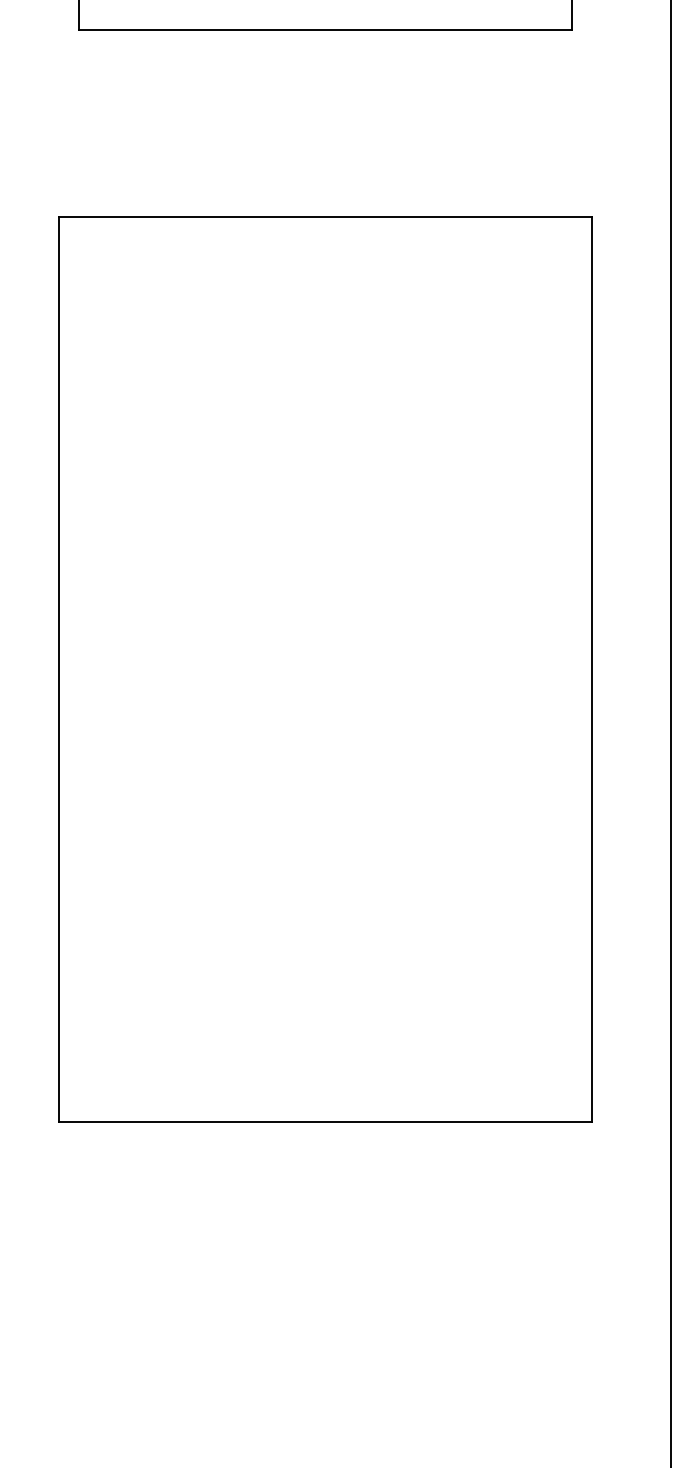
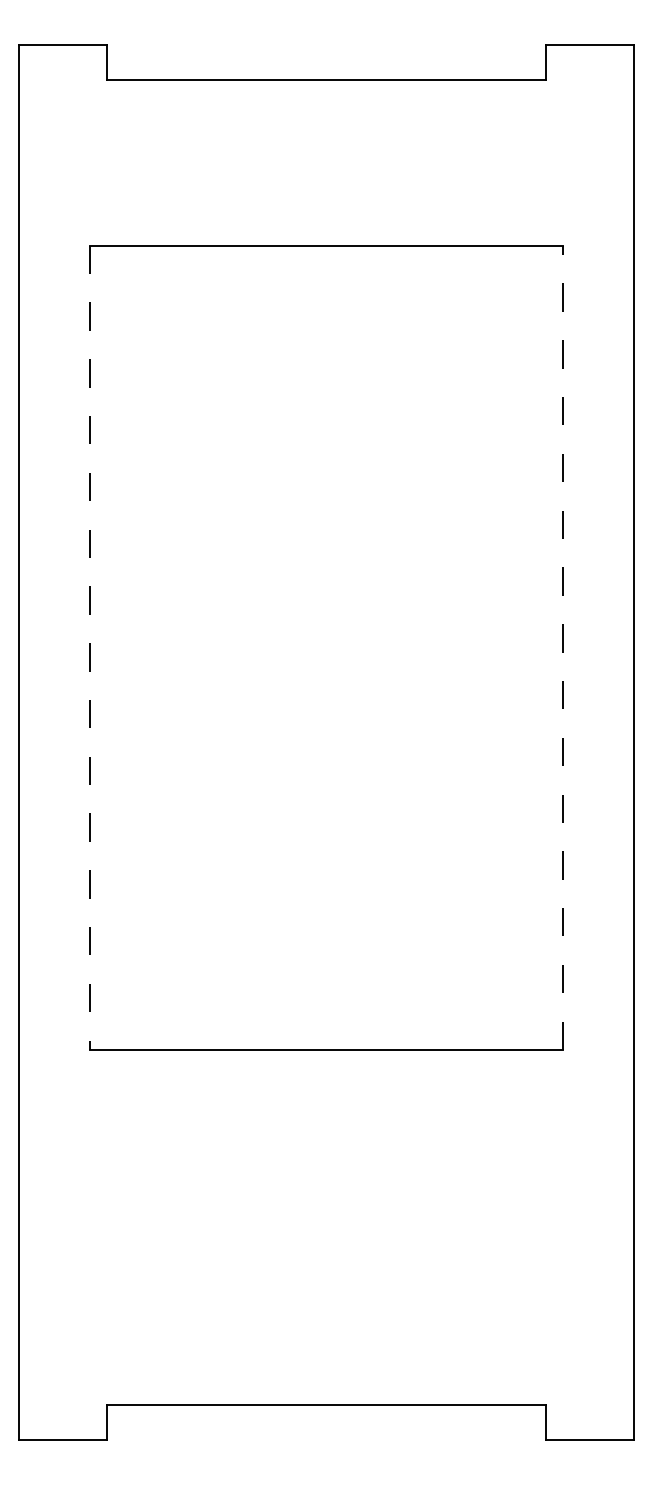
line: (592, 669) -> (563, 647), solid -> dashed
line: (58, 670) -> (89, 648), solid -> dashed

